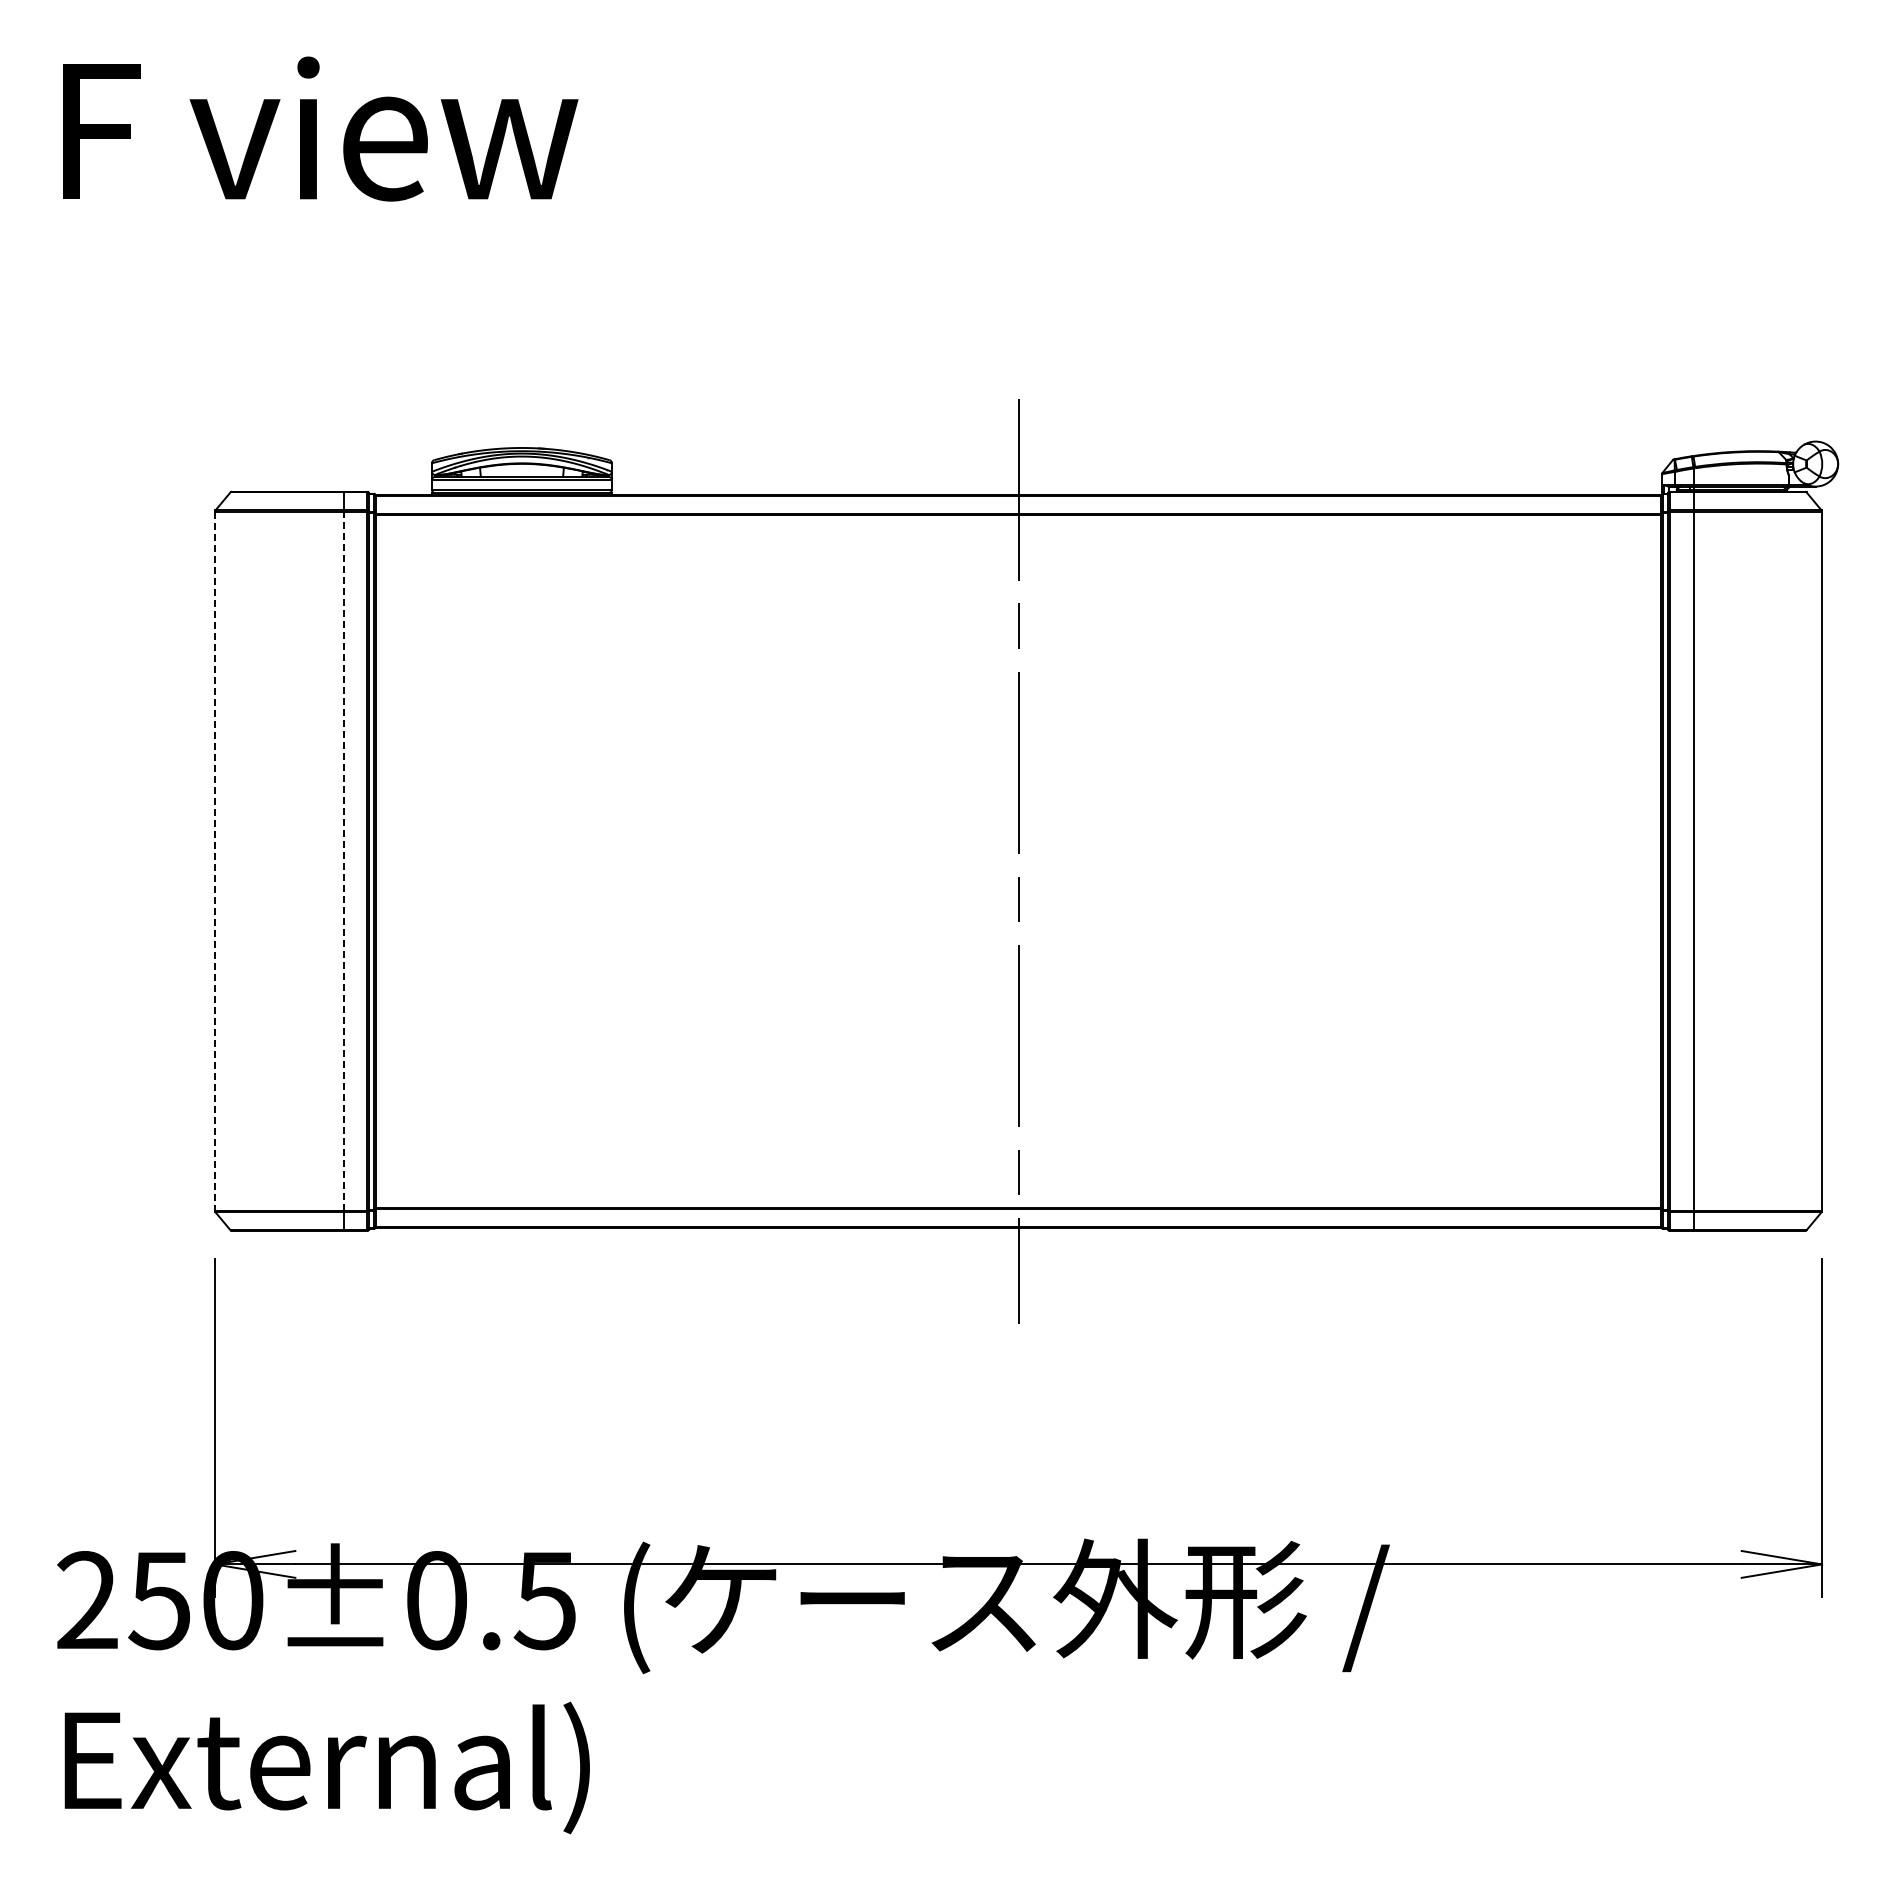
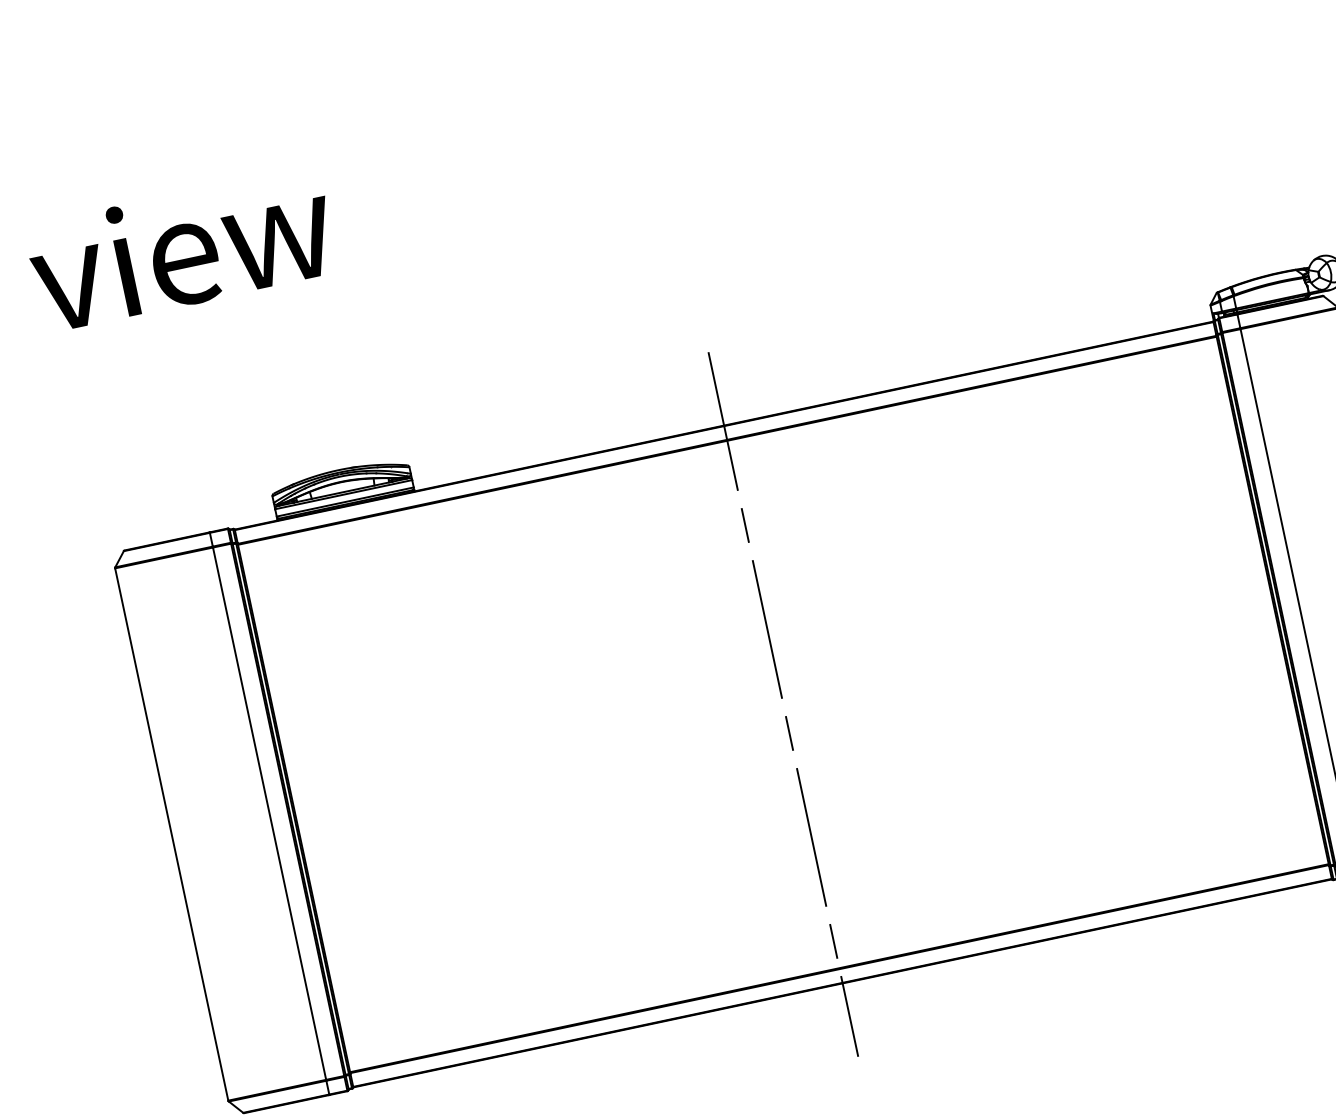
line: (215, 861) -> (172, 834), dashed -> solid
line: (343, 861) -> (269, 813), dashed -> solid

